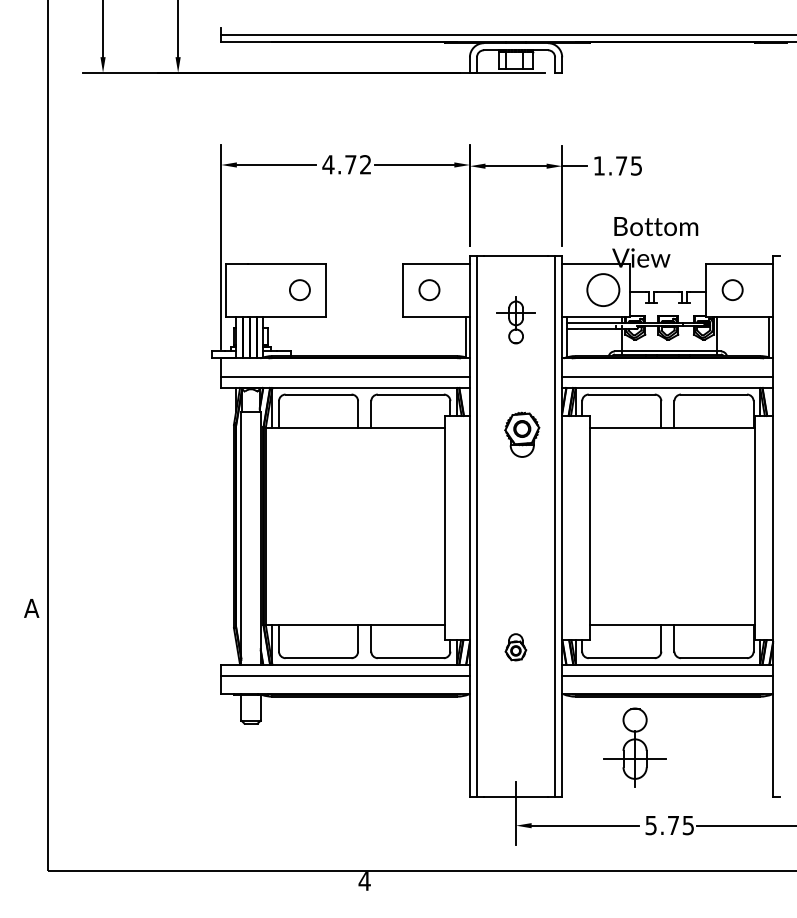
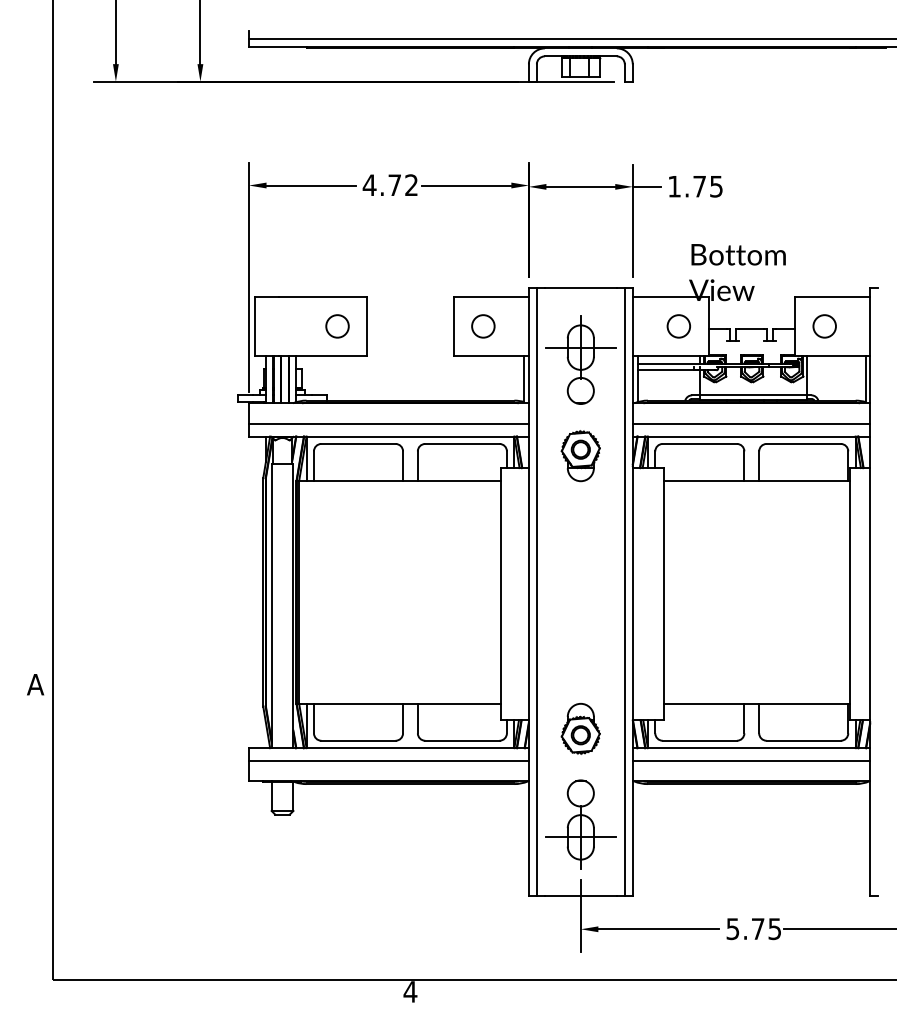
circle: (602, 290) -> (678, 326), size x0.62
part: (515, 319) -> (580, 359), size x1.67
part: (521, 435) -> (580, 456), moved
part: (515, 647) -> (580, 728), size x1.67
part: (634, 747) -> (580, 824), moved

